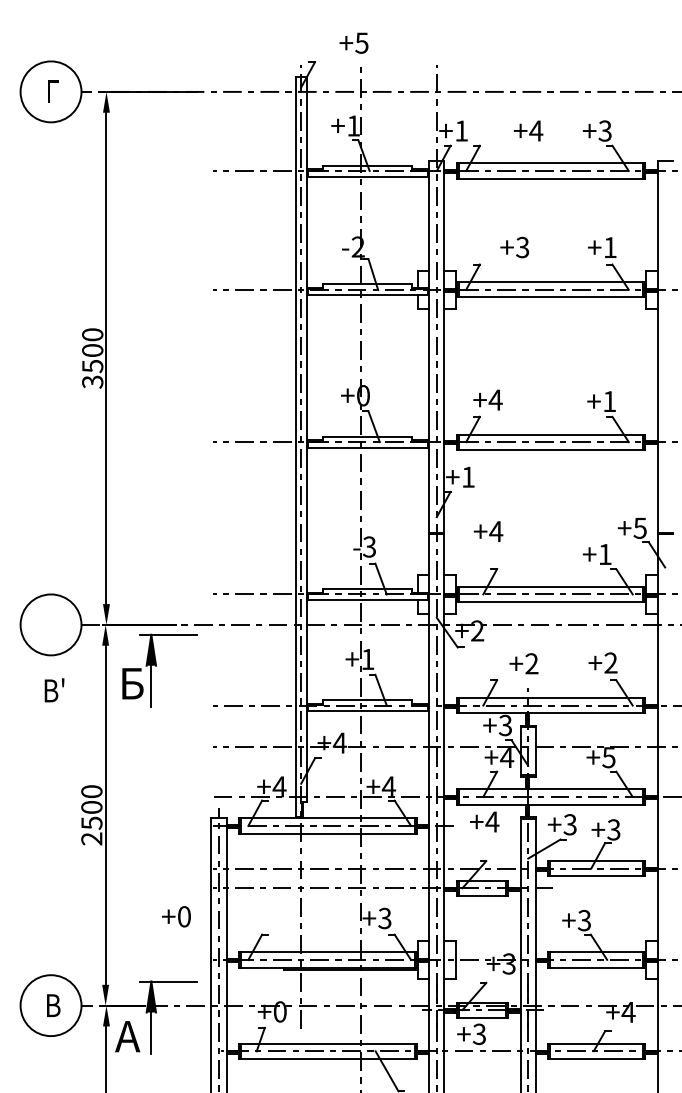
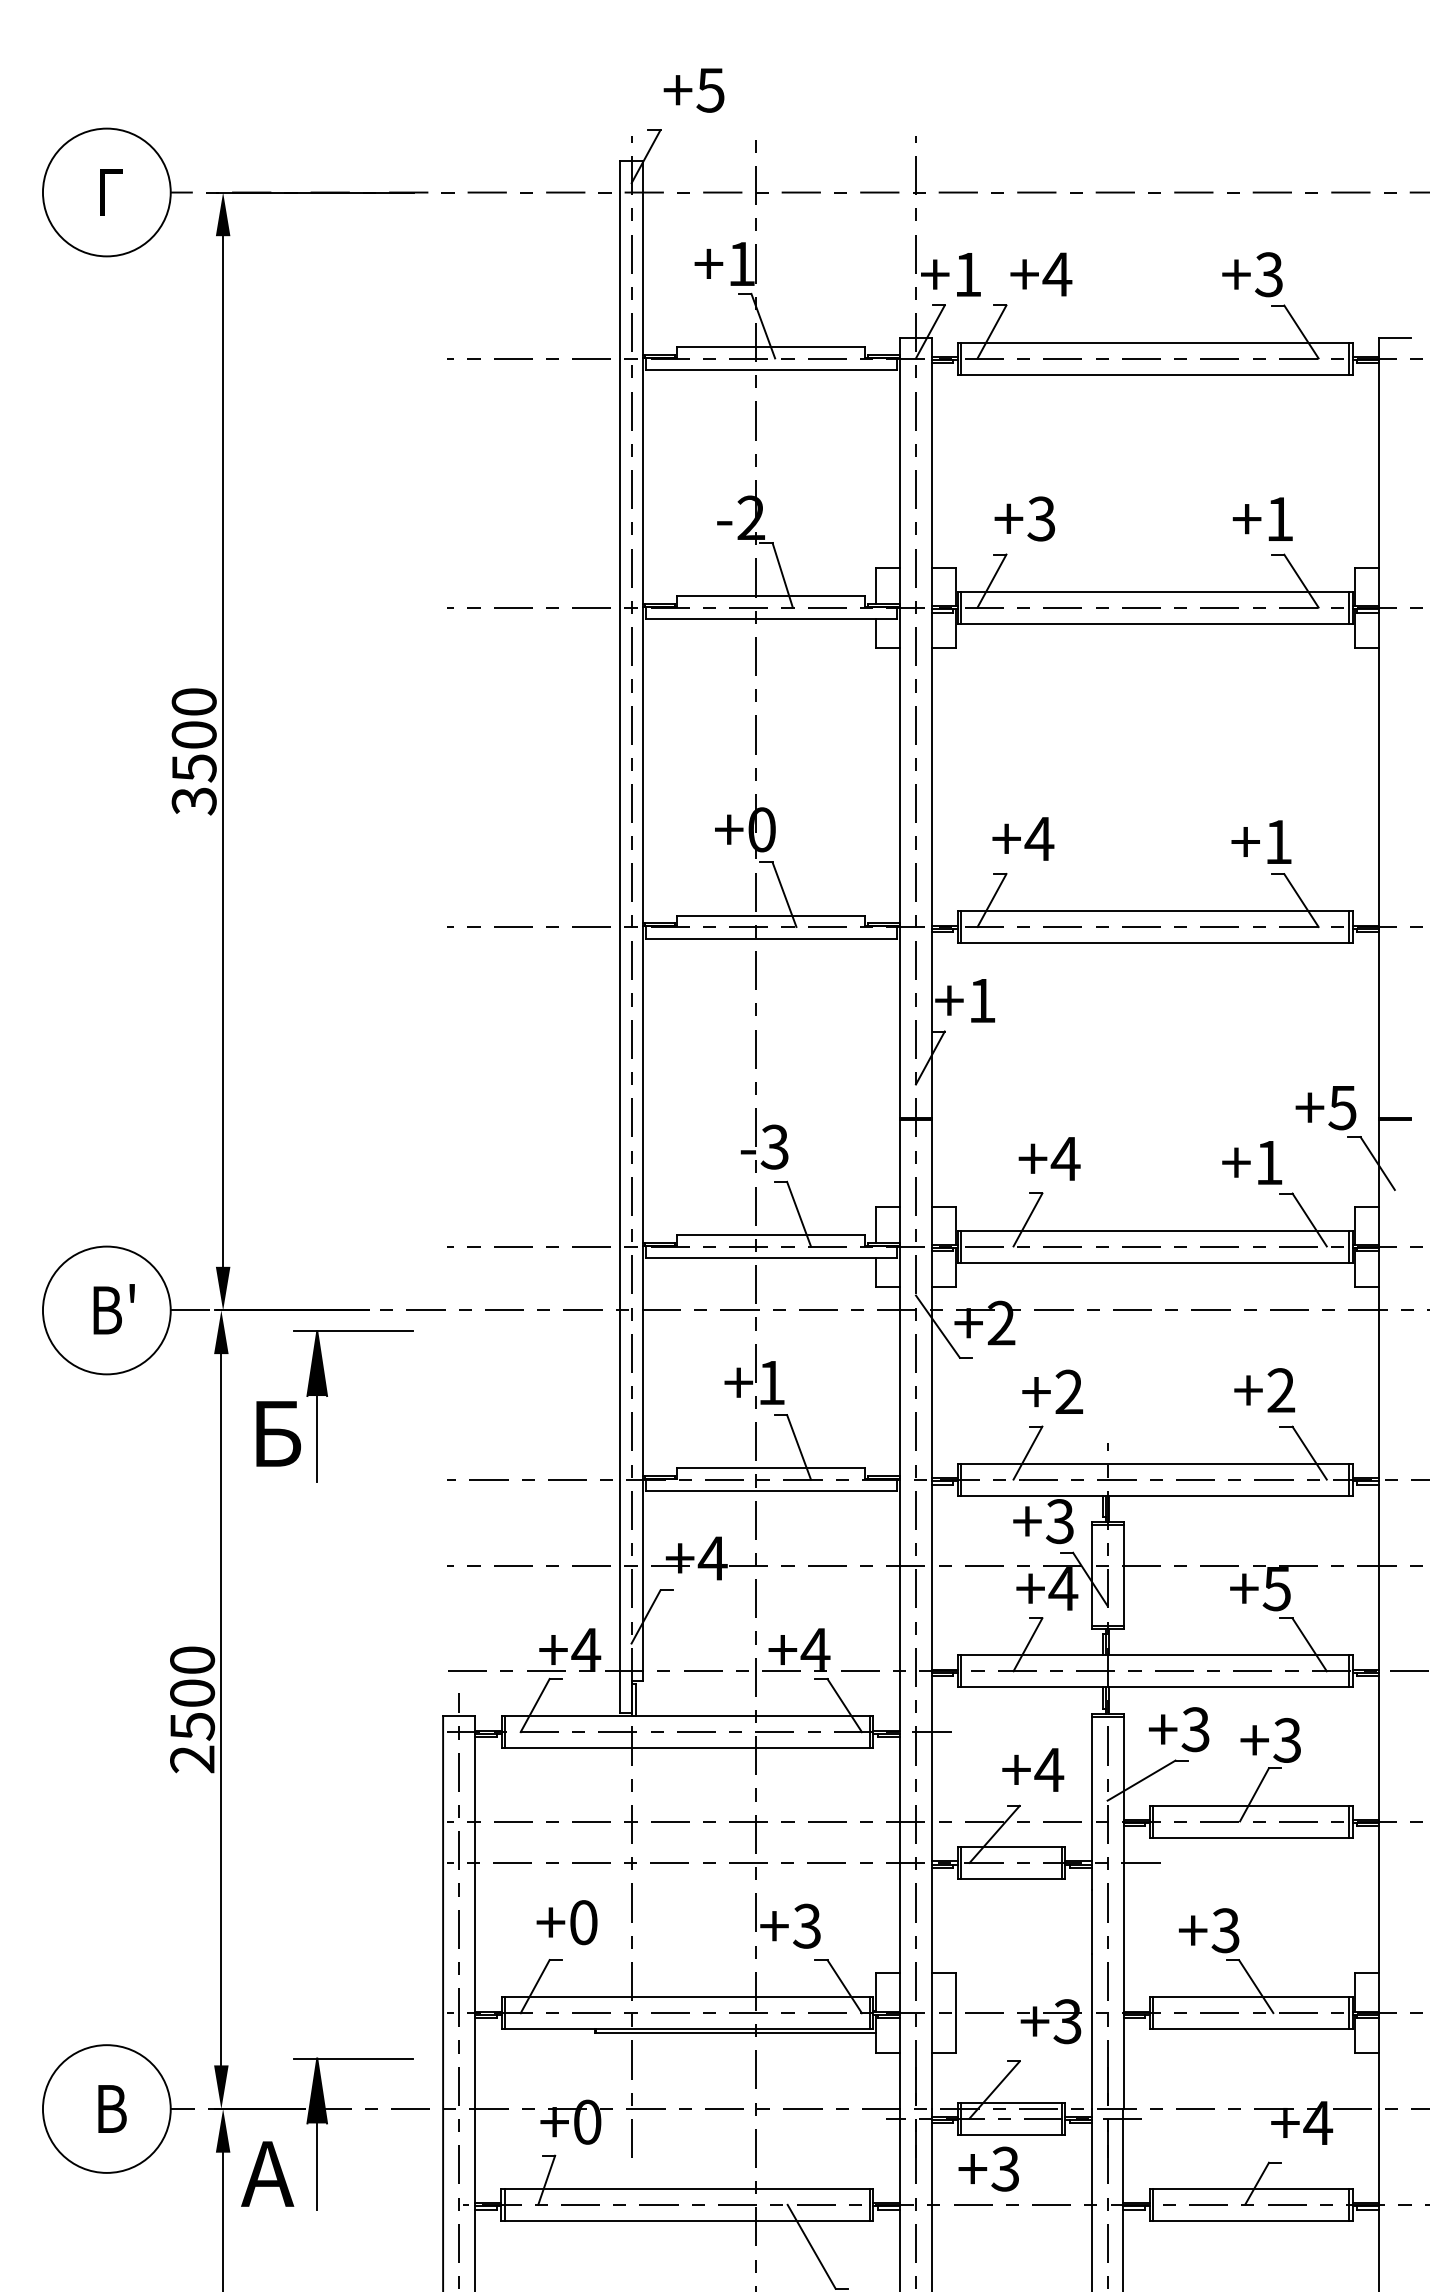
text: (353, 42) -> (692, 88), moved
text: (528, 130) -> (1041, 273), moved
text: (514, 247) -> (1024, 518), moved
text: (488, 531) -> (1049, 1158), moved
text: (523, 663) -> (1051, 1391), moved
text: (54, 690) -> (114, 1309), moved
text: (484, 821) -> (1032, 1768), moved
text: (176, 916) -> (567, 1922), moved

